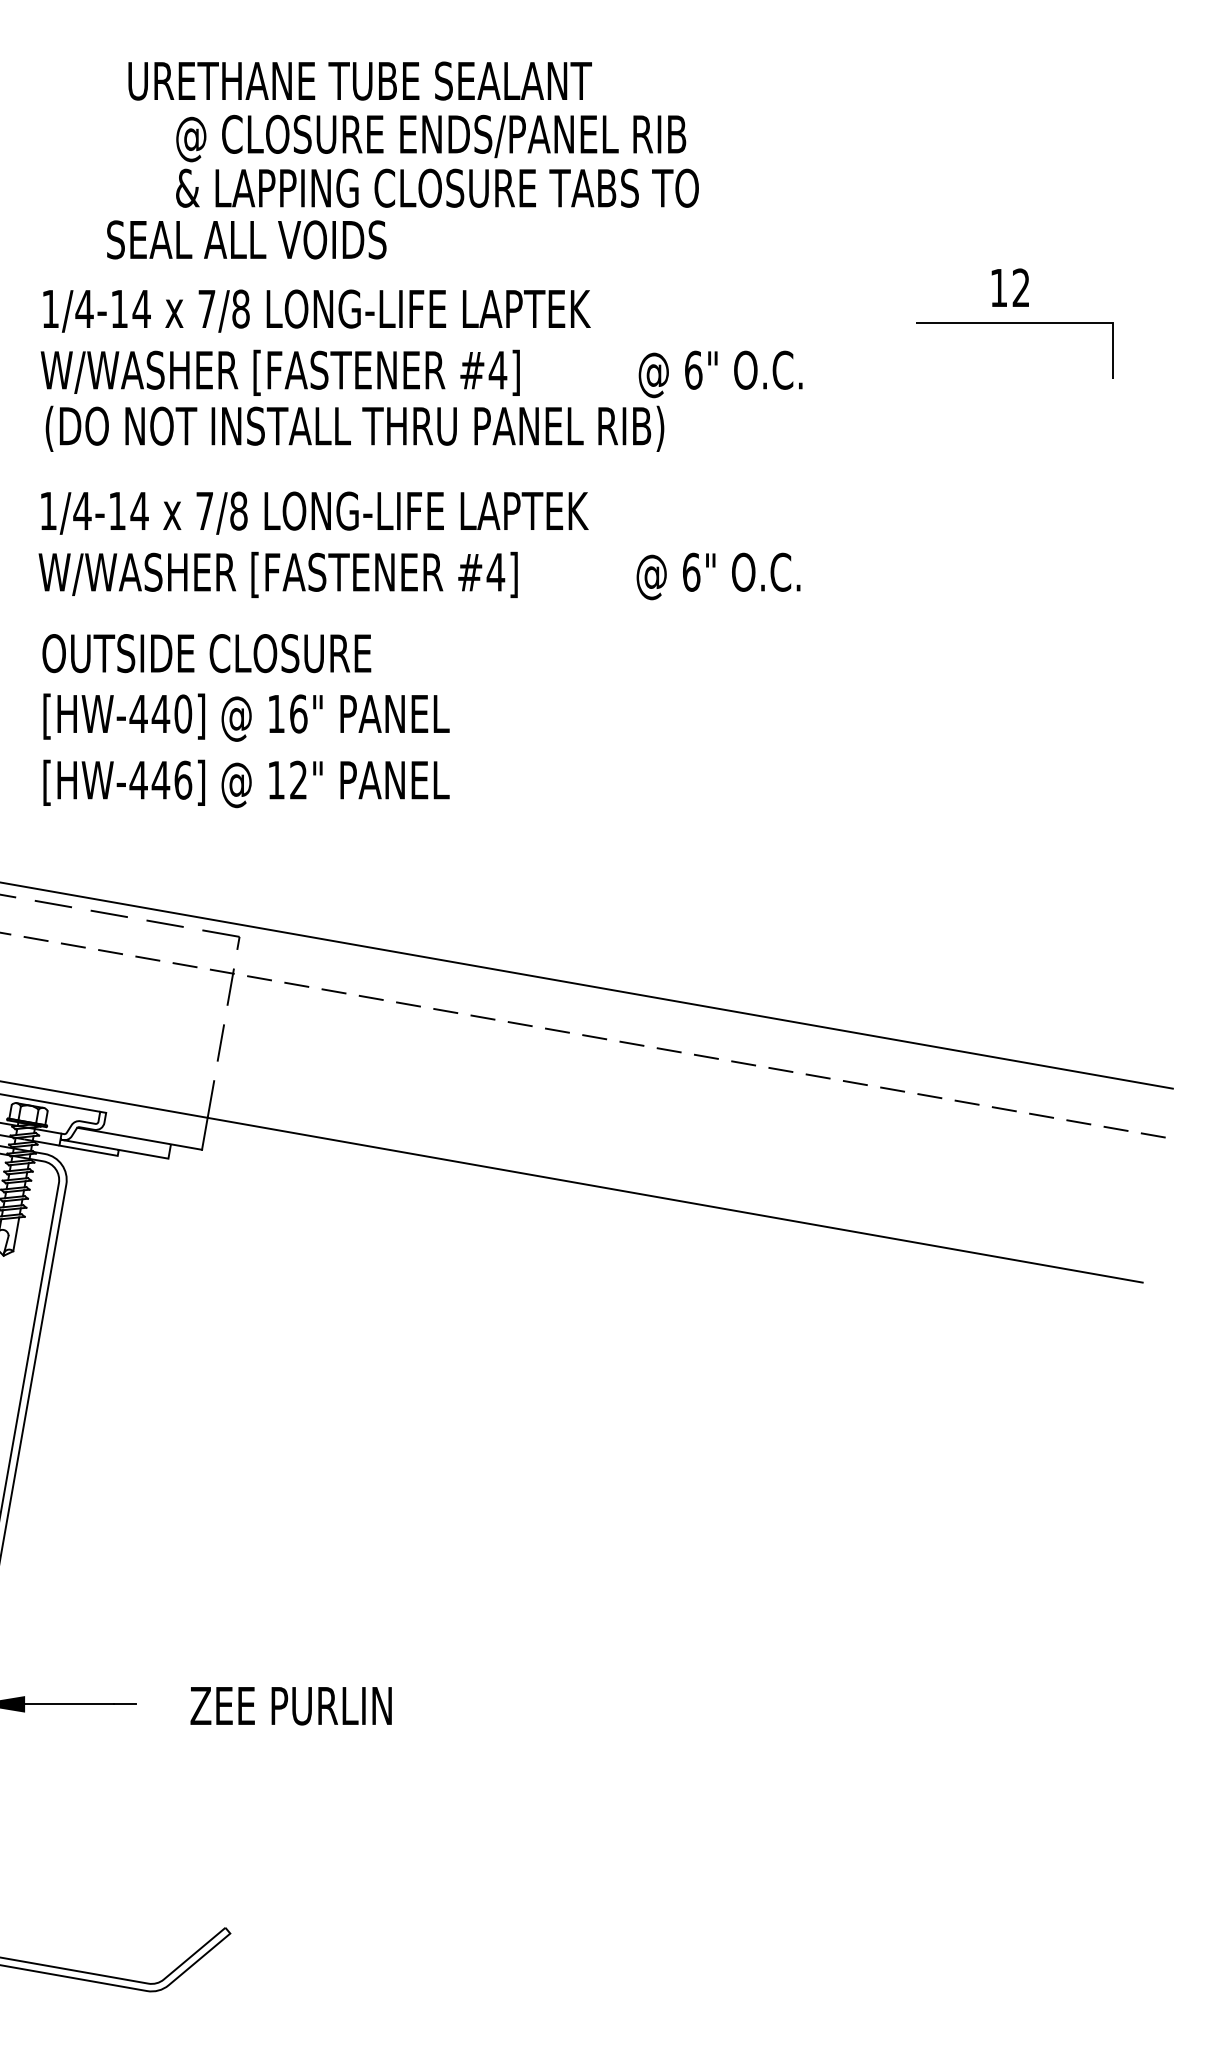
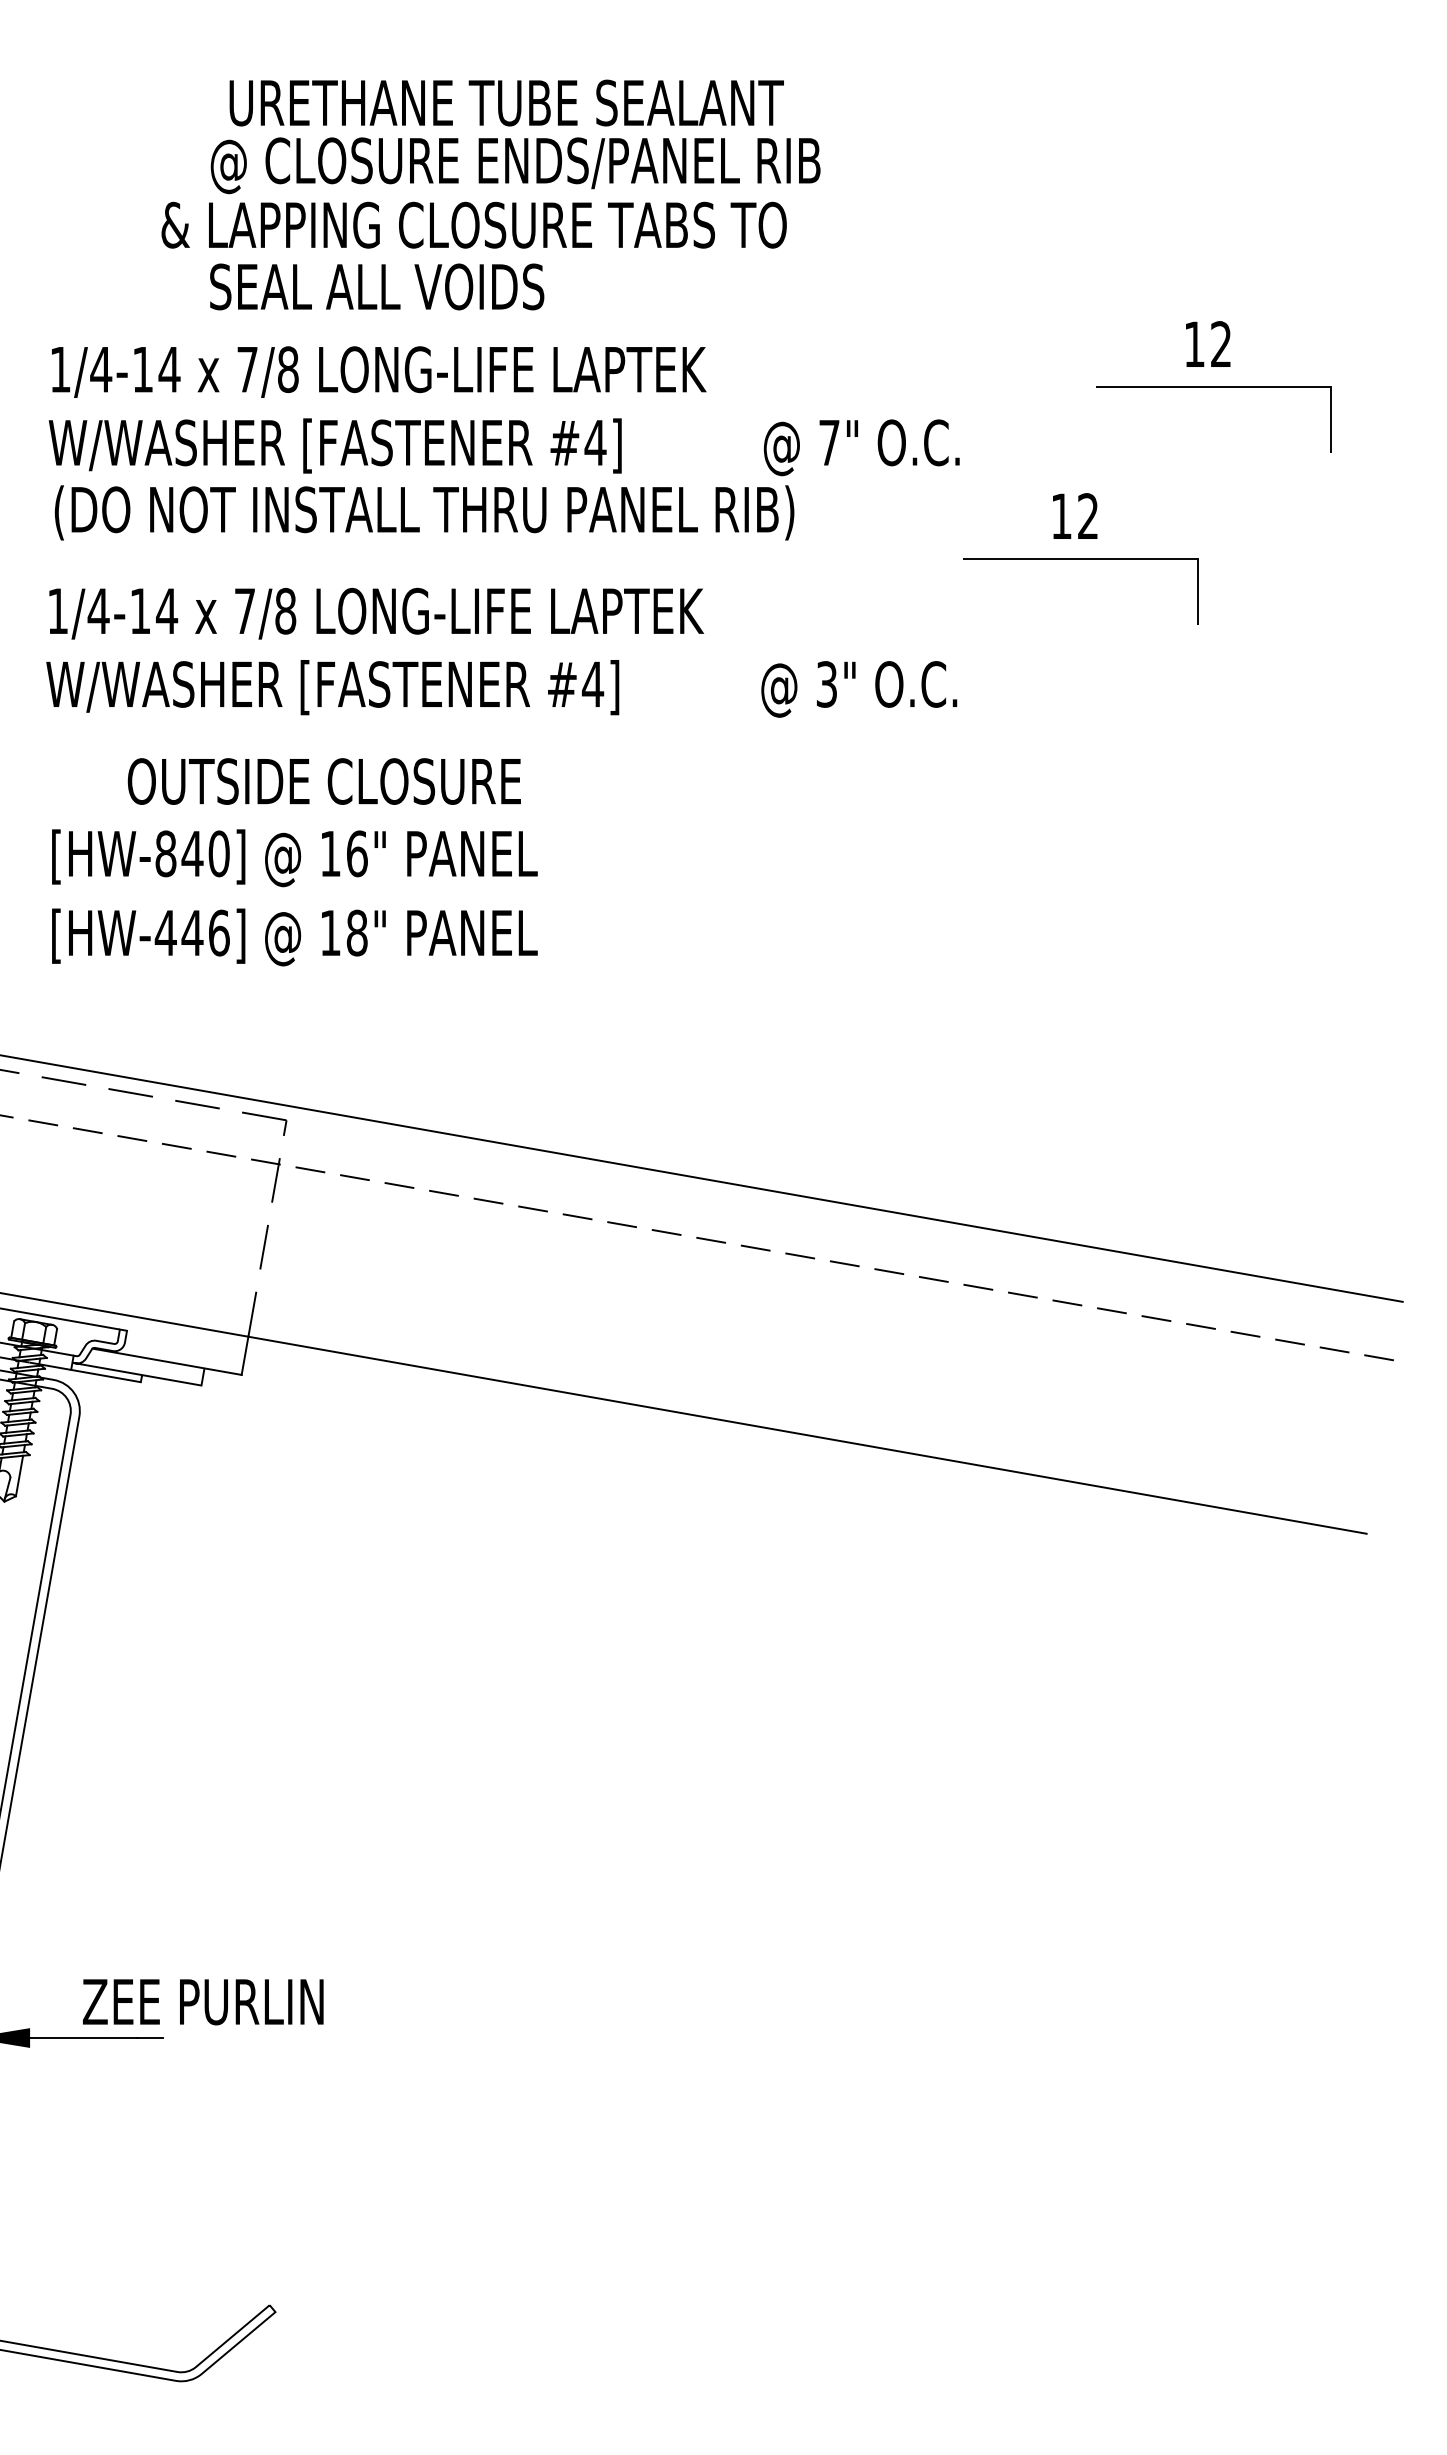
text: (359, 80) -> (506, 102), moved
text: (436, 187) -> (473, 224), moved
text: (247, 239) -> (377, 286), moved
text: (693, 370) -> (829, 442), 6" -> 7"
part: (903, 467) -> (1080, 558), added
text: (691, 572) -> (826, 684), 6" -> 3"
text: (206, 653) -> (323, 781), moved
text: (138, 713) -> (165, 853), [HW-440] -> [HW-840]
text: (298, 779) -> (356, 932), 12" -> 18"
text: (291, 1706) -> (203, 2002), moved

